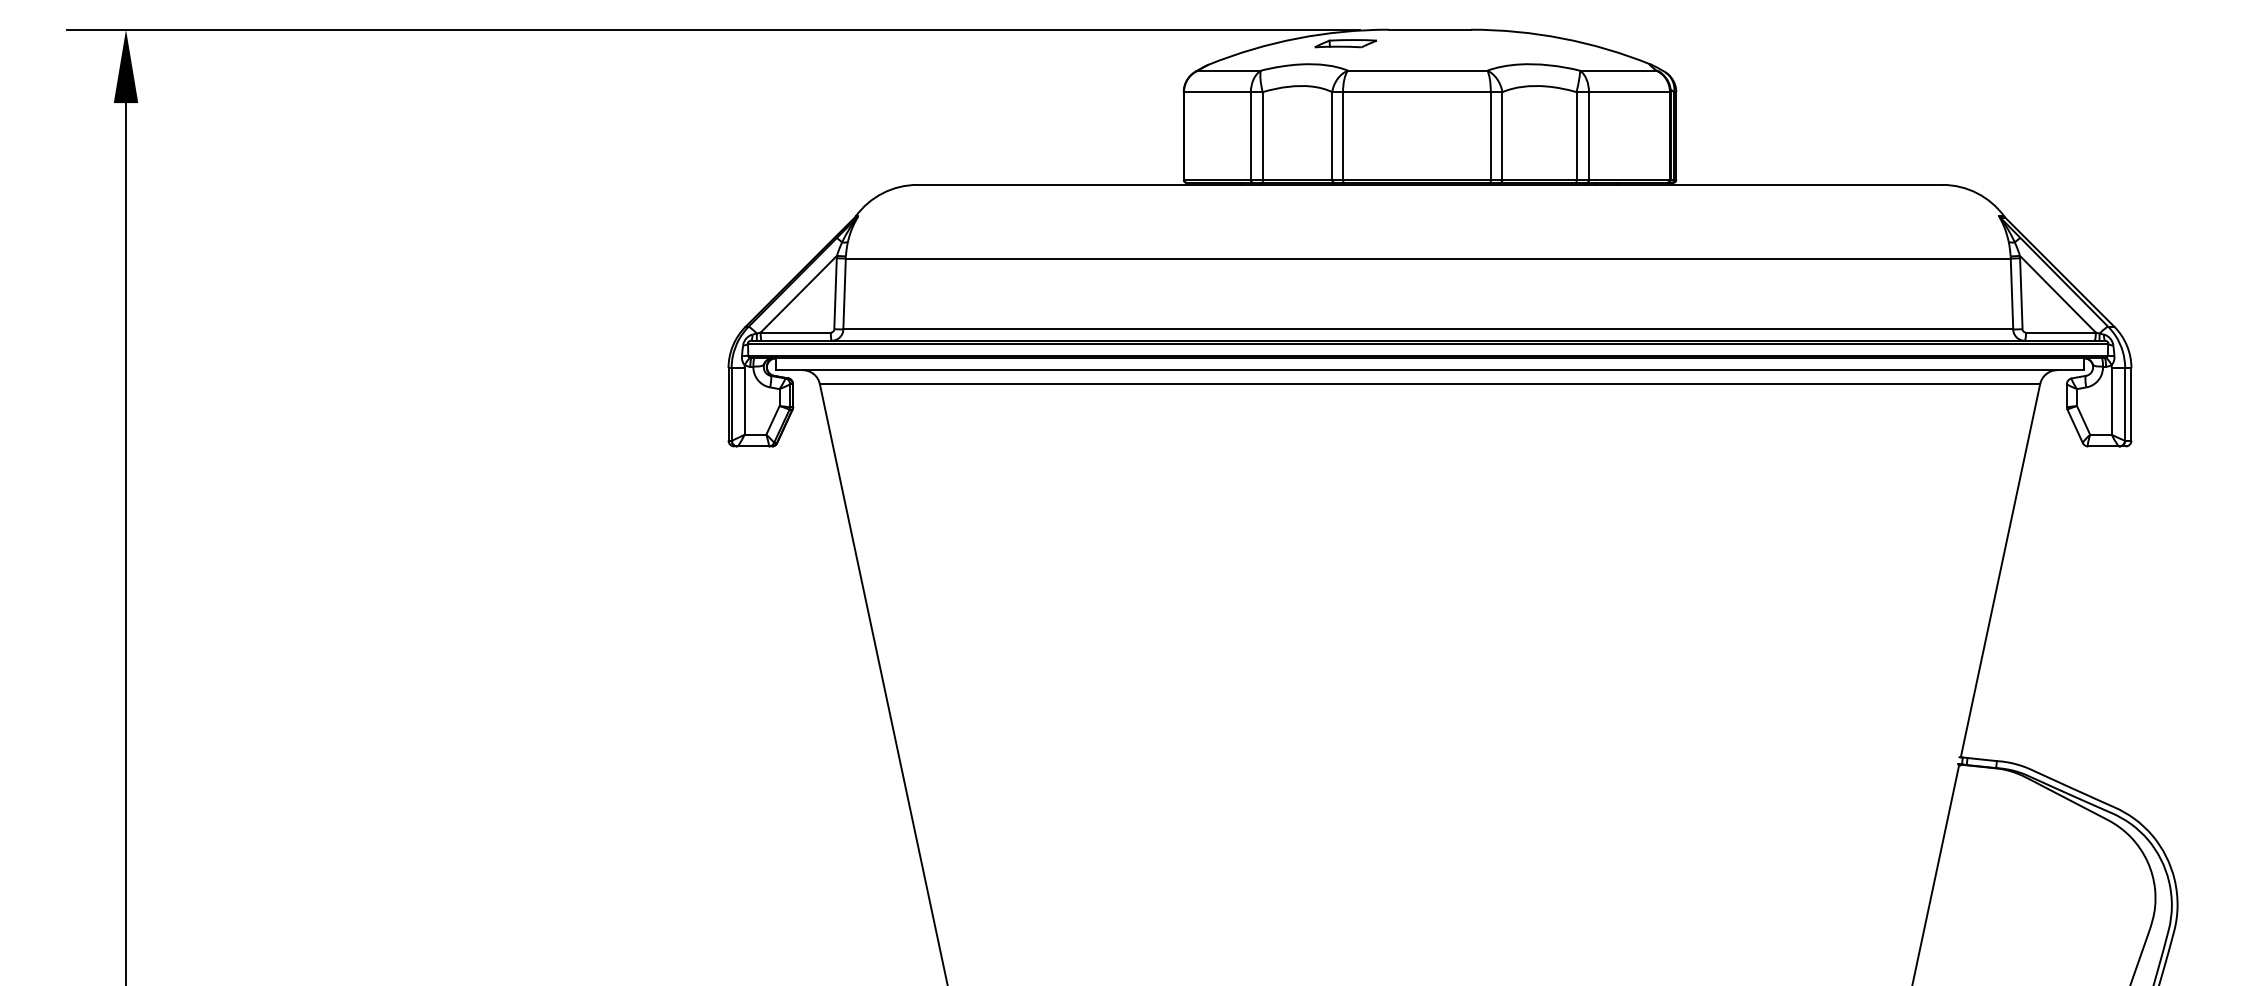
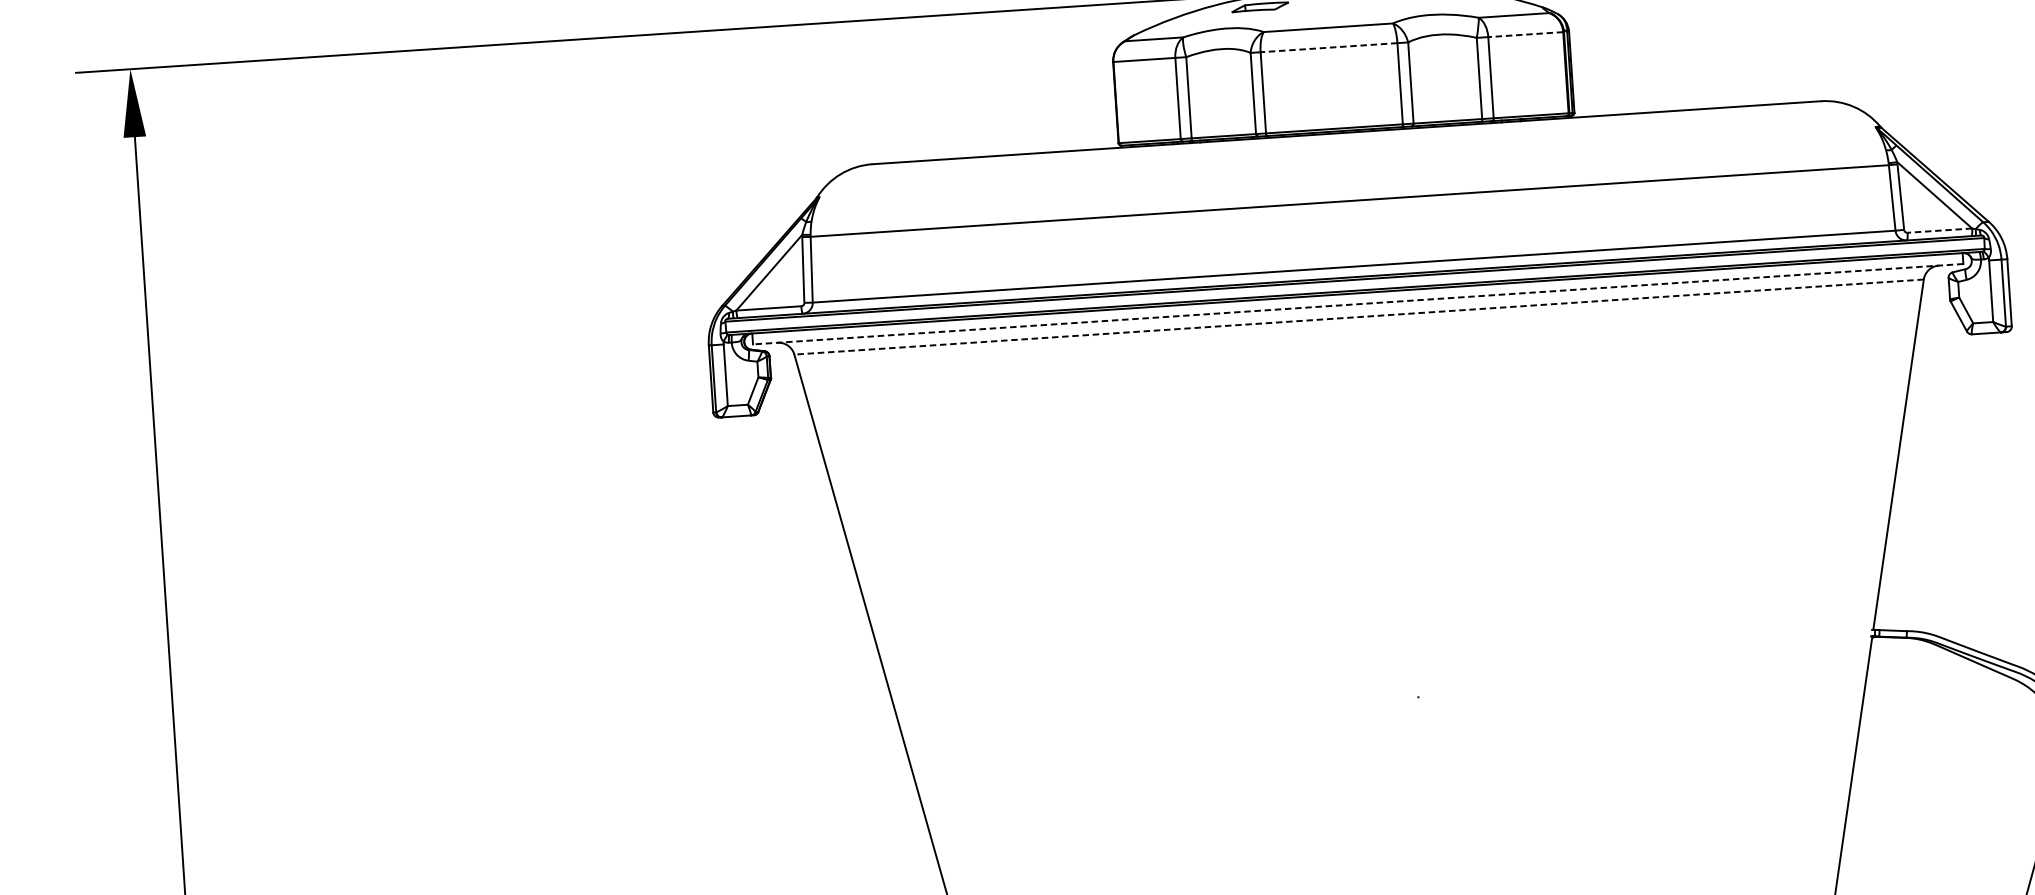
line: (1416, 92) -> (1328, 48), solid -> dashed
line: (1628, 92) -> (1524, 34), solid -> dashed
line: (2060, 332) -> (1939, 230), solid -> dashed
line: (1429, 370) -> (1357, 304), solid -> dashed
line: (1429, 384) -> (1358, 317), solid -> dashed

